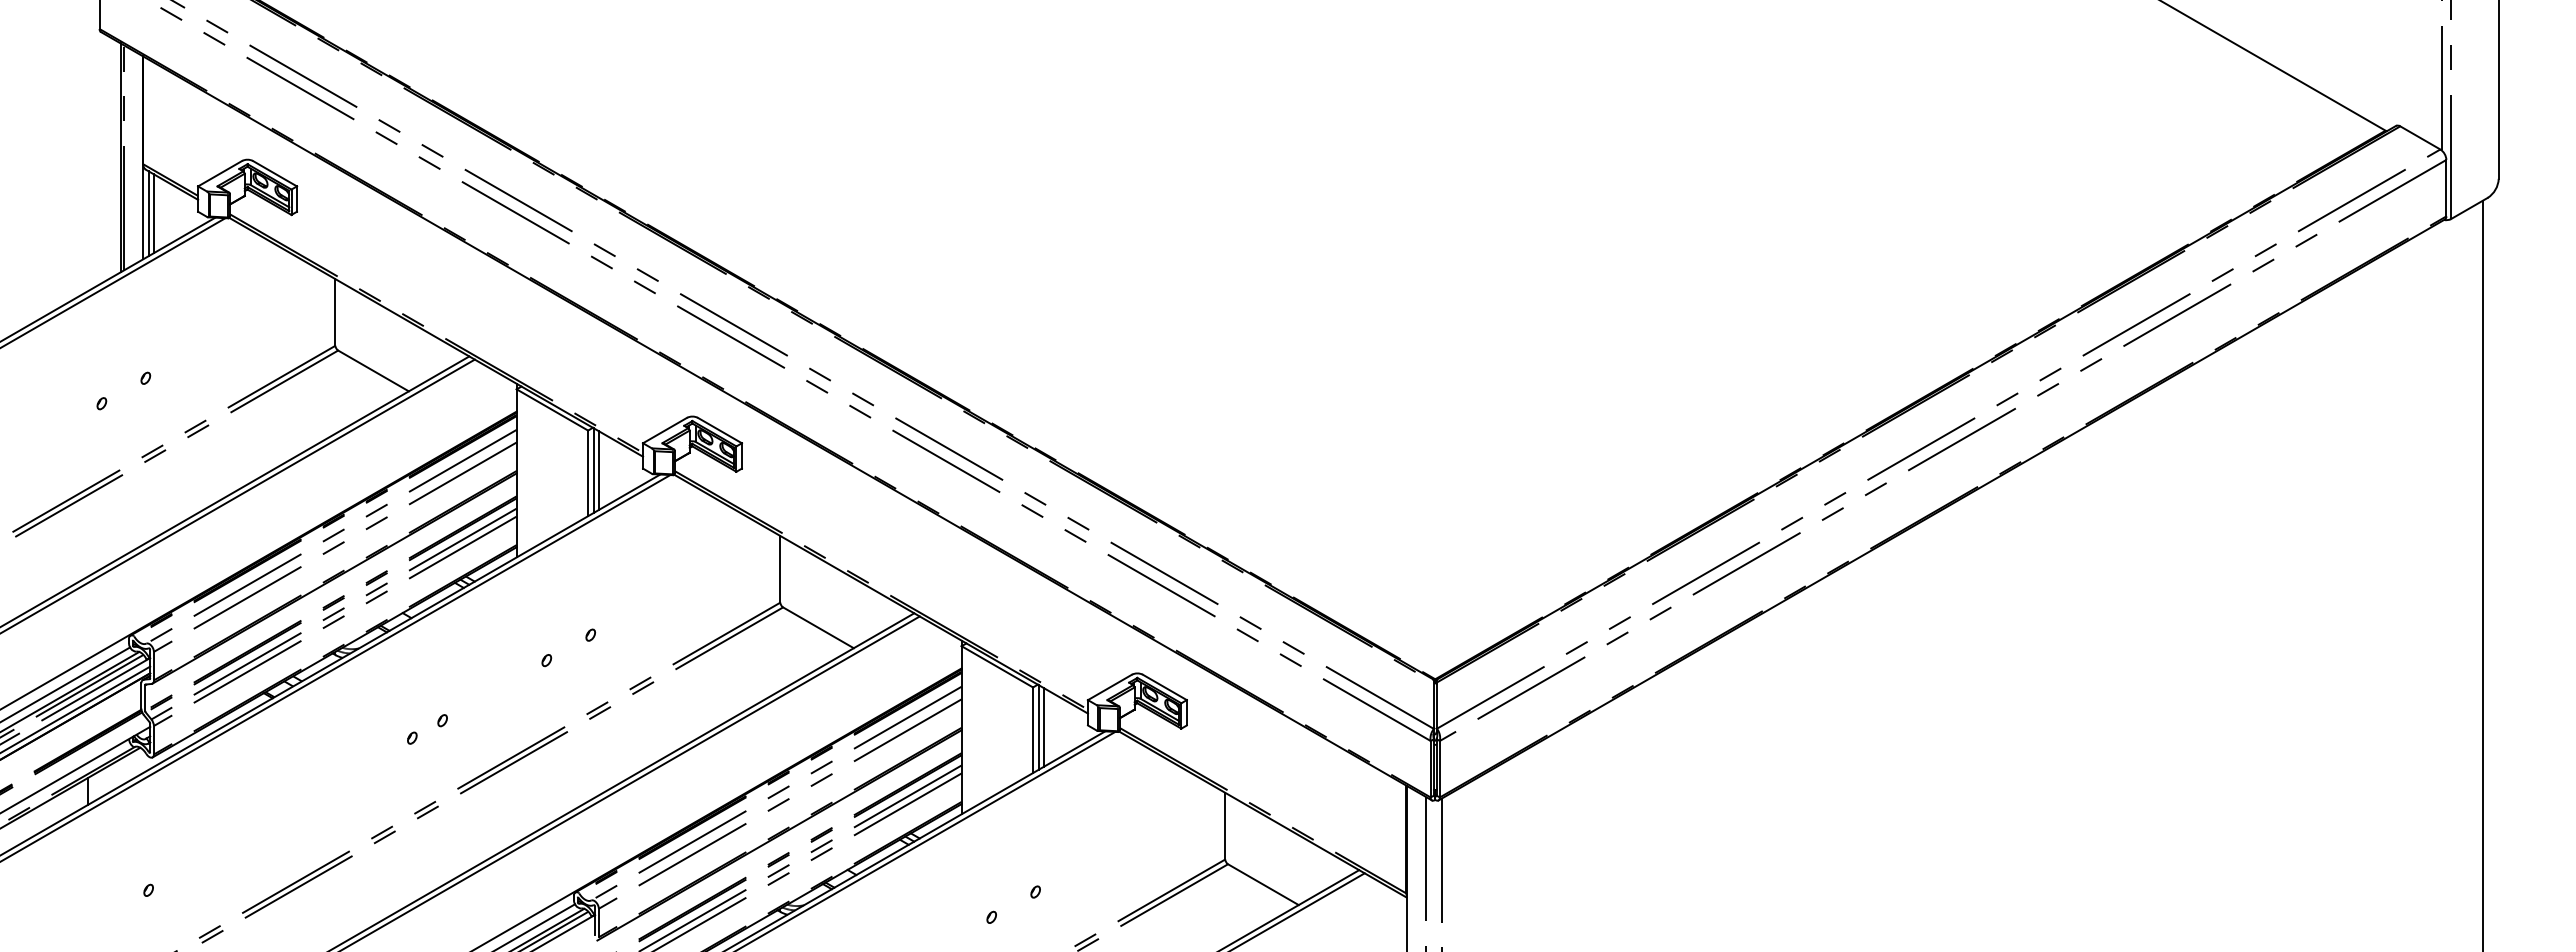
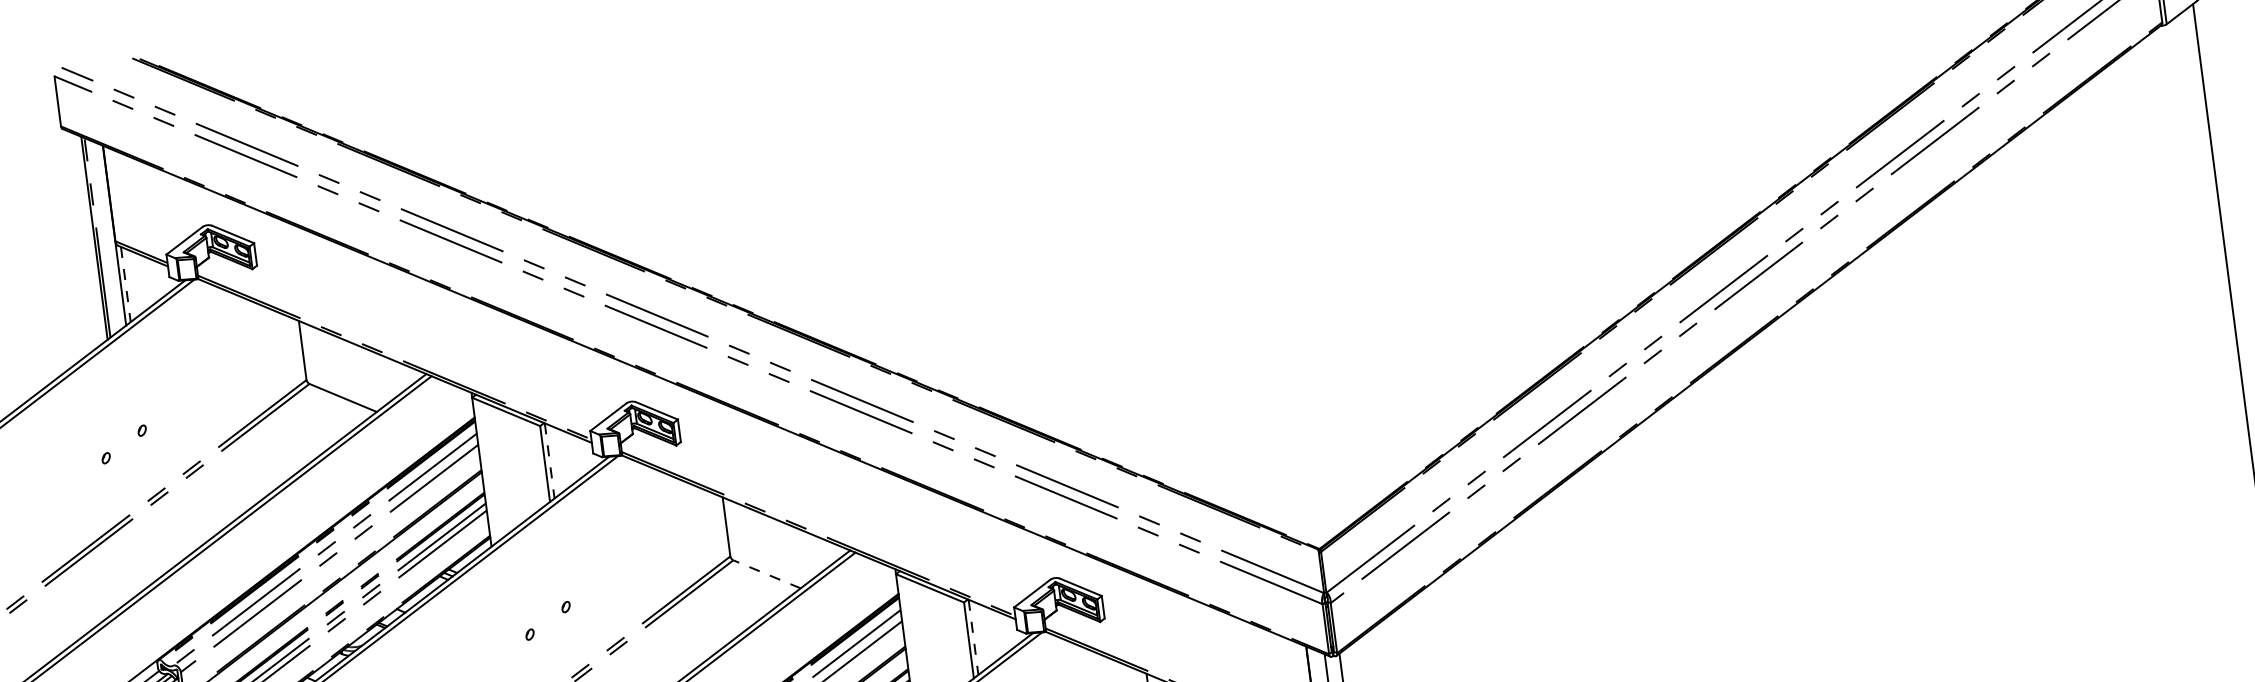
line: (154, 213) -> (130, 283), removed
line: (148, 214) -> (125, 285), solid -> dashed
line: (599, 470) -> (554, 460), removed
line: (593, 471) -> (549, 461), solid -> dashed
line: (818, 627) -> (767, 574), solid -> dashed
line: (1038, 727) -> (973, 637), solid -> dashed
line: (1044, 727) -> (978, 636), removed

